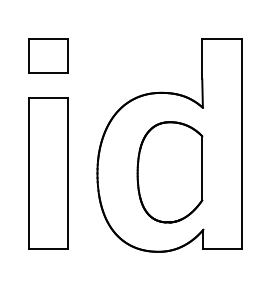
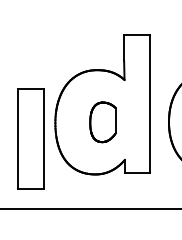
part: (47, 55) -> (22, 45), removed
part: (47, 172) -> (30, 138), moved
part: (169, 172) -> (102, 122), size x0.6

